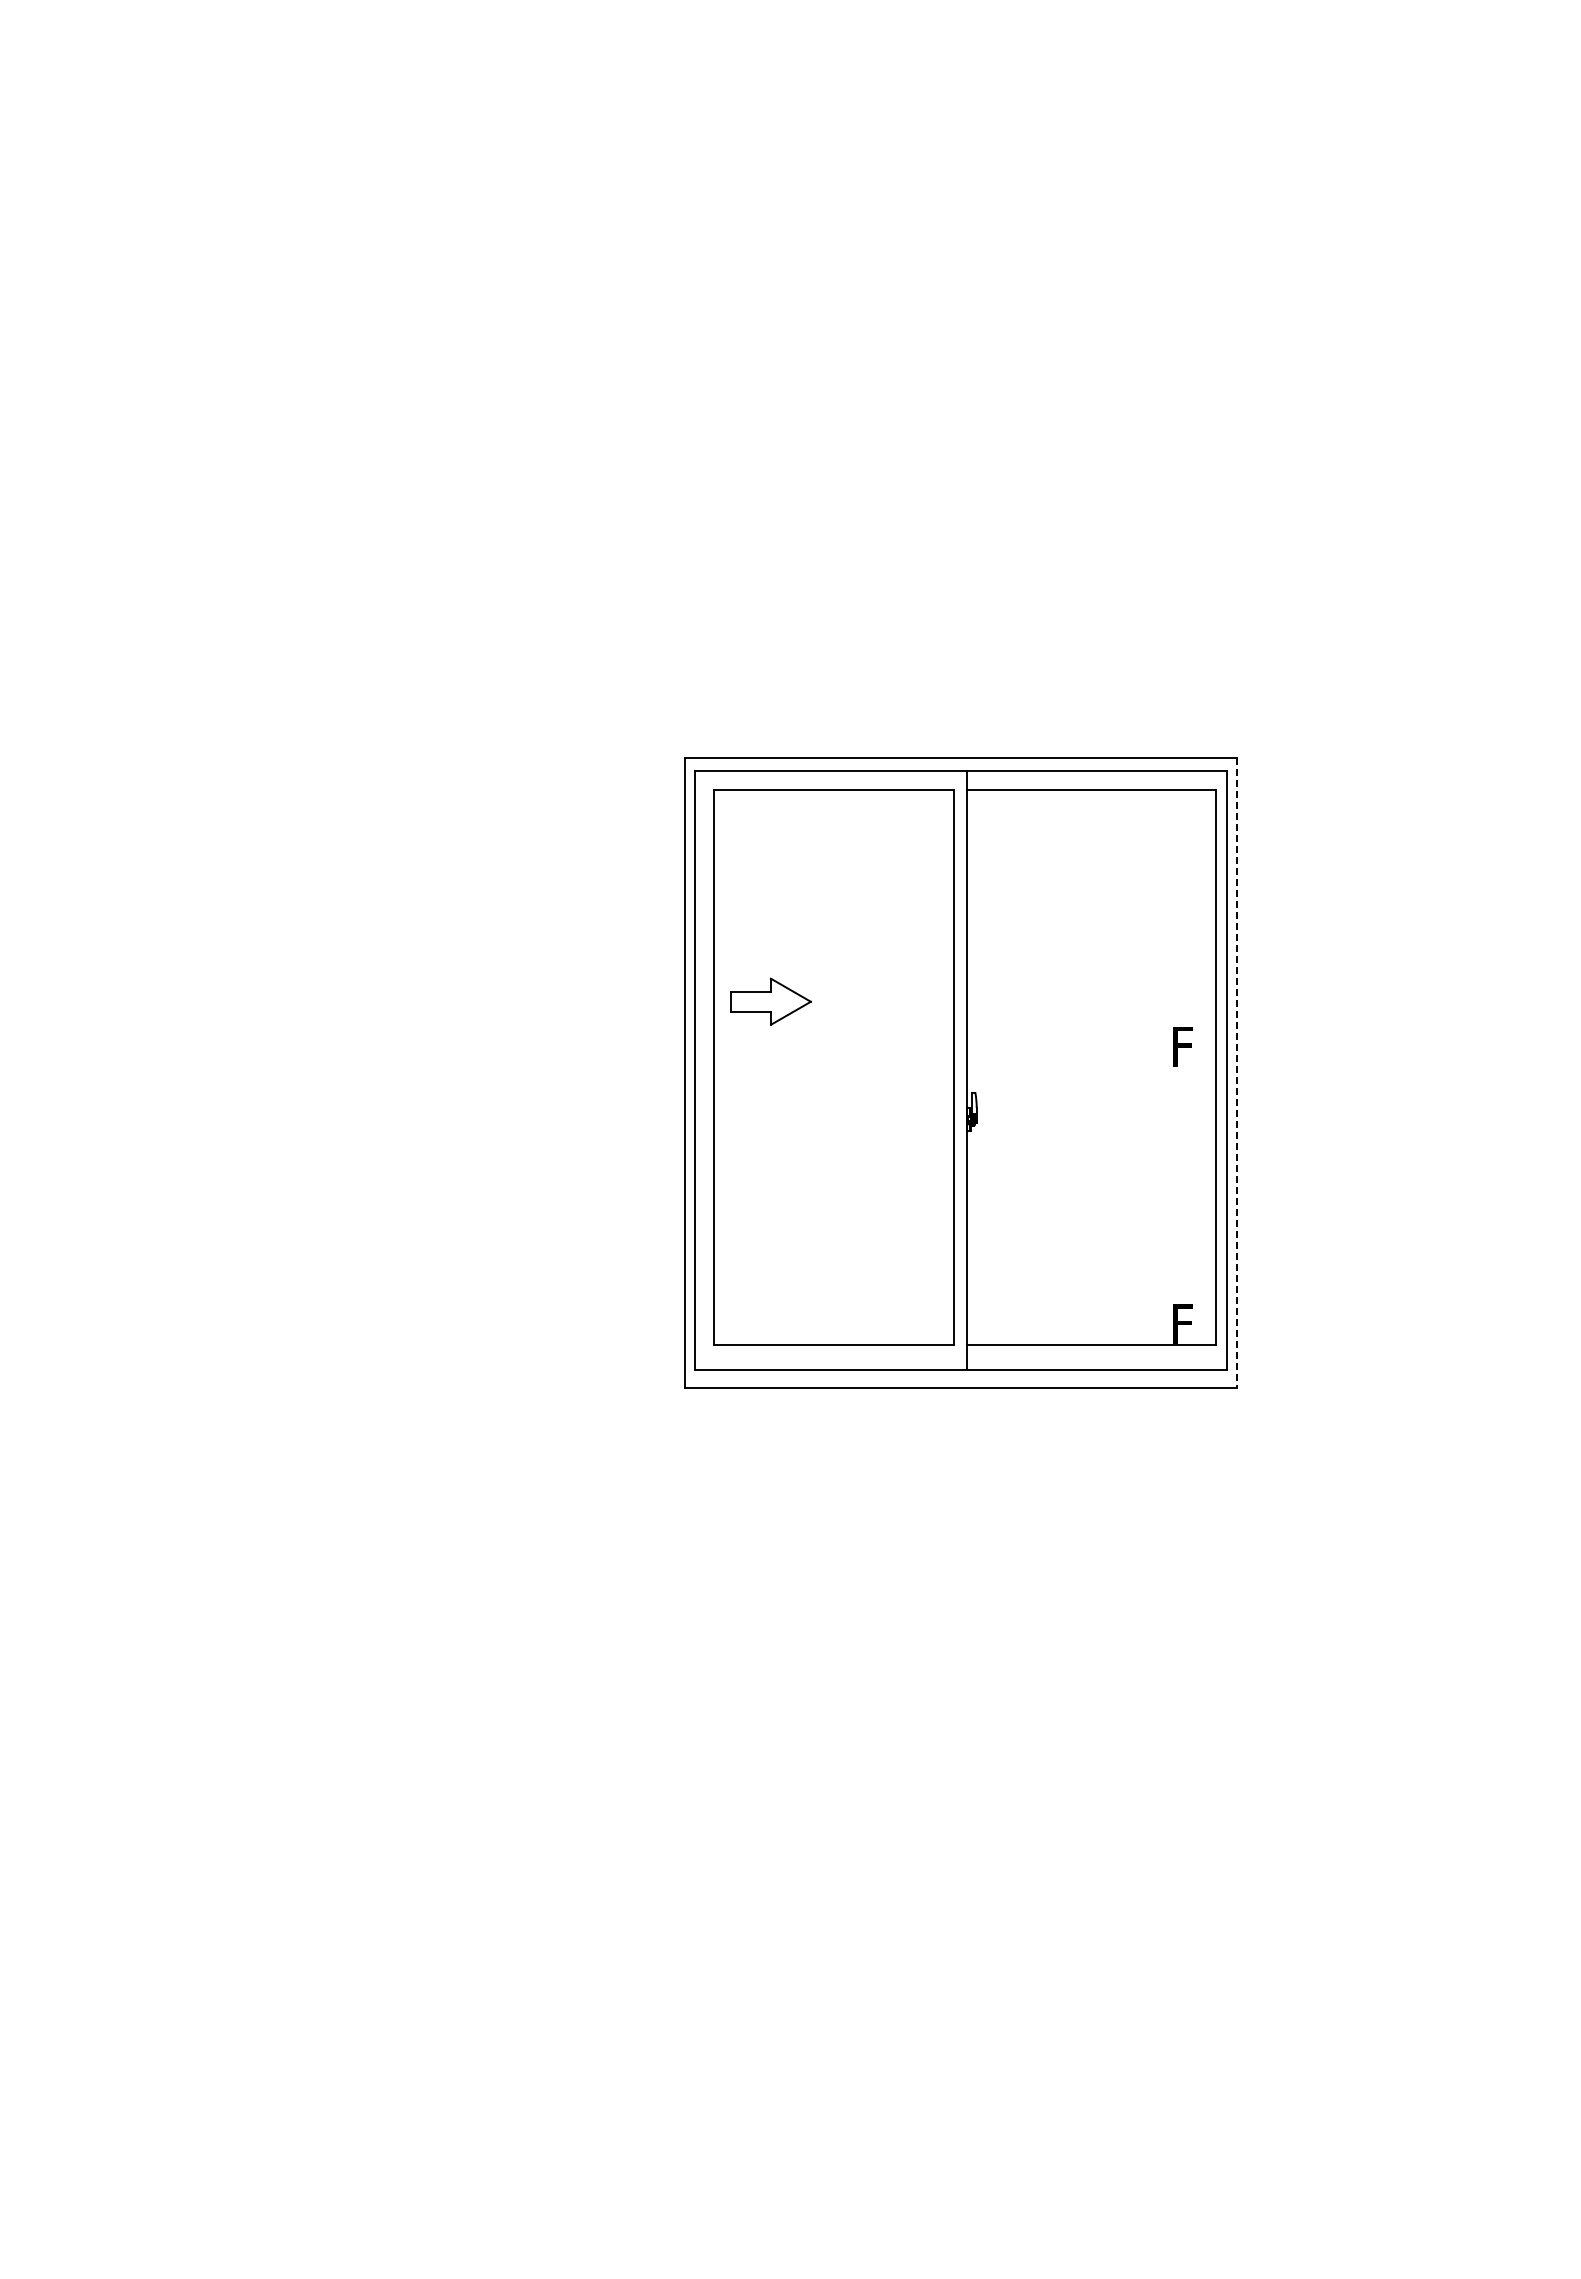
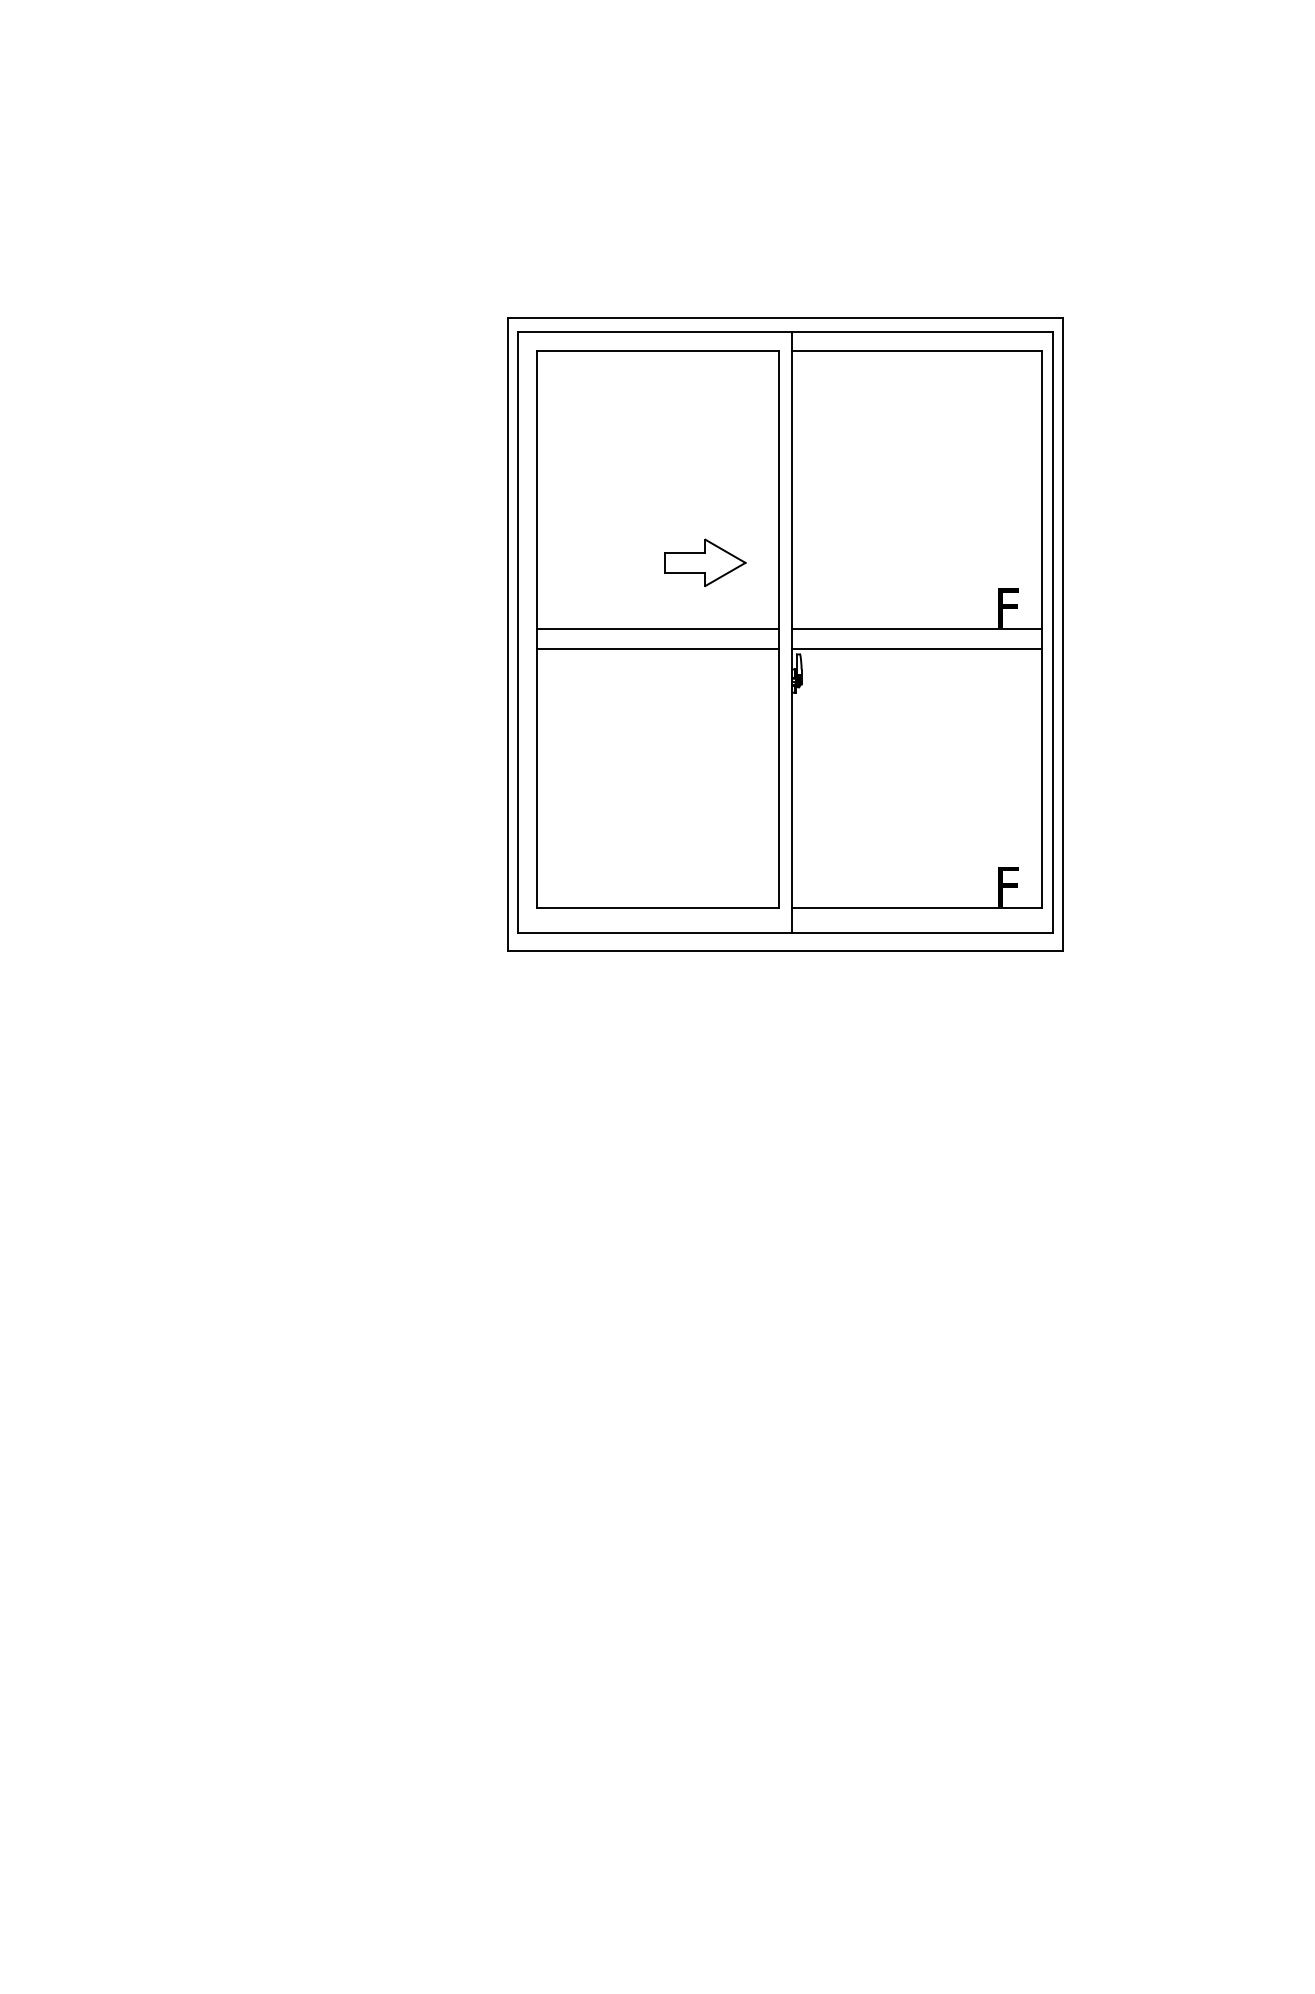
part: (770, 1001) -> (704, 562), moved
line: (833, 1067) -> (657, 628), added
line: (1091, 1067) -> (916, 628), added
line: (1236, 1073) -> (1062, 634), dashed -> solid
line: (833, 1087) -> (657, 648), added
line: (1091, 1087) -> (916, 648), added

